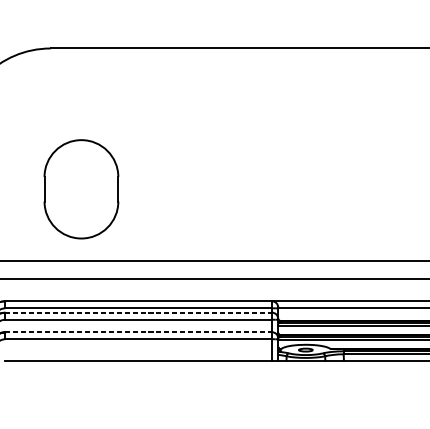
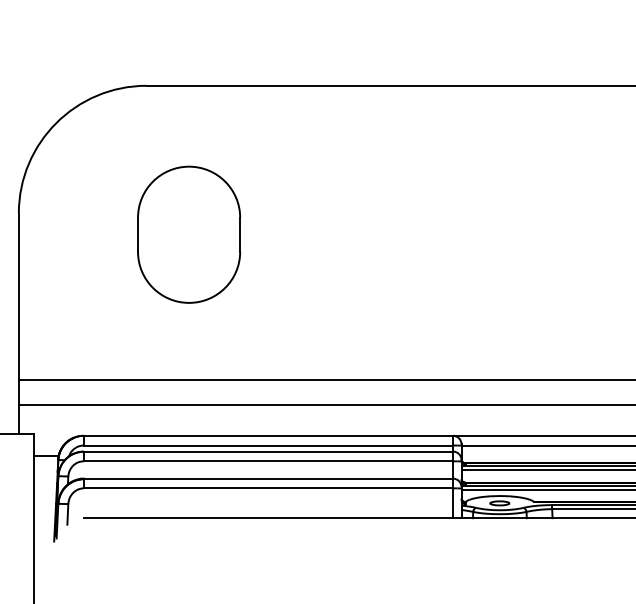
part: (81, 189) -> (189, 234), moved
line: (138, 312) -> (268, 451), dashed -> solid
line: (138, 332) -> (268, 478), dashed -> solid

